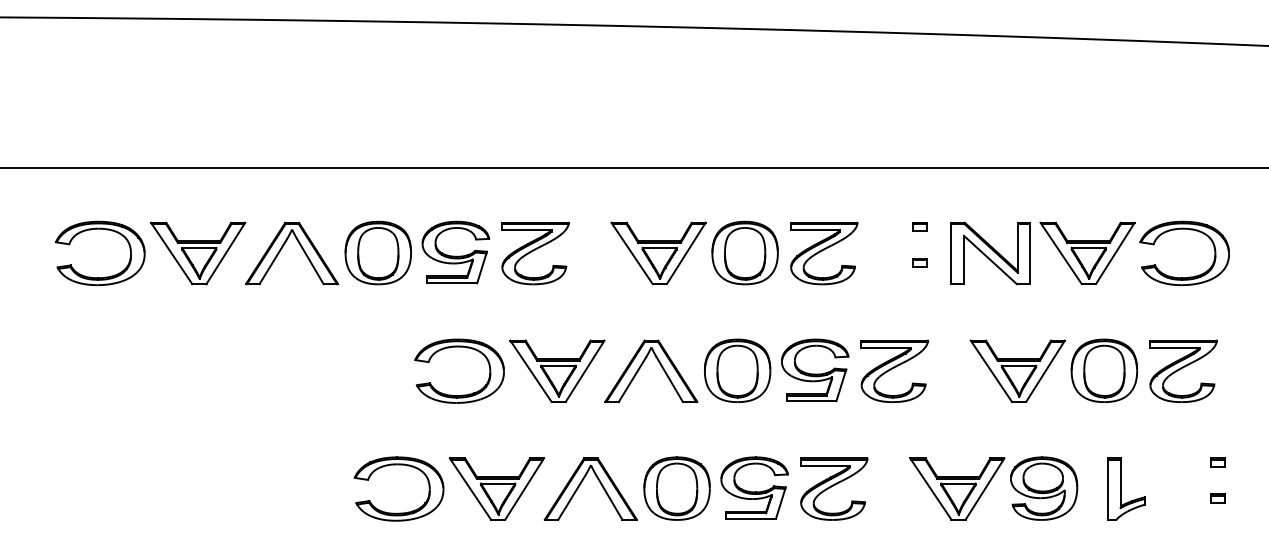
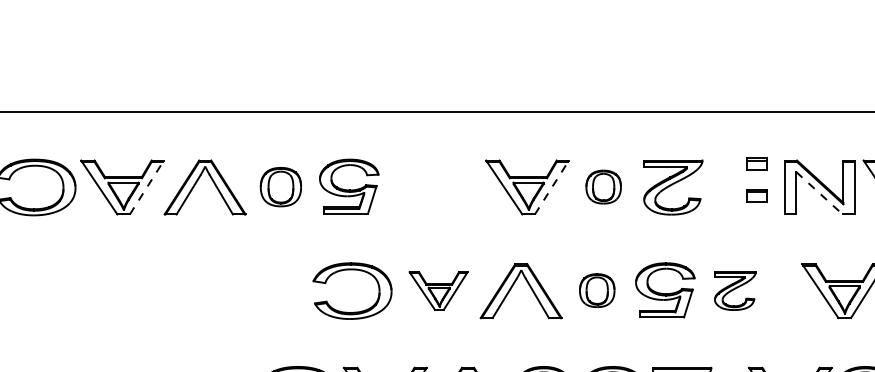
part: (919, 226) -> (757, 163), size x1.6
part: (377, 252) -> (280, 186), size x0.7
part: (744, 252) -> (603, 186), size x0.6
line: (226, 253) -> (147, 187), solid -> dashed
part: (535, 253) -> (419, 187), removed
line: (686, 253) -> (552, 187), solid -> dashed
line: (990, 259) -> (819, 192), solid -> dashed
part: (919, 262) -> (757, 195), size x1.6
part: (557, 370) -> (438, 290), size x0.7
part: (737, 370) -> (597, 290), size x0.6
part: (894, 370) -> (735, 290), size x0.7

